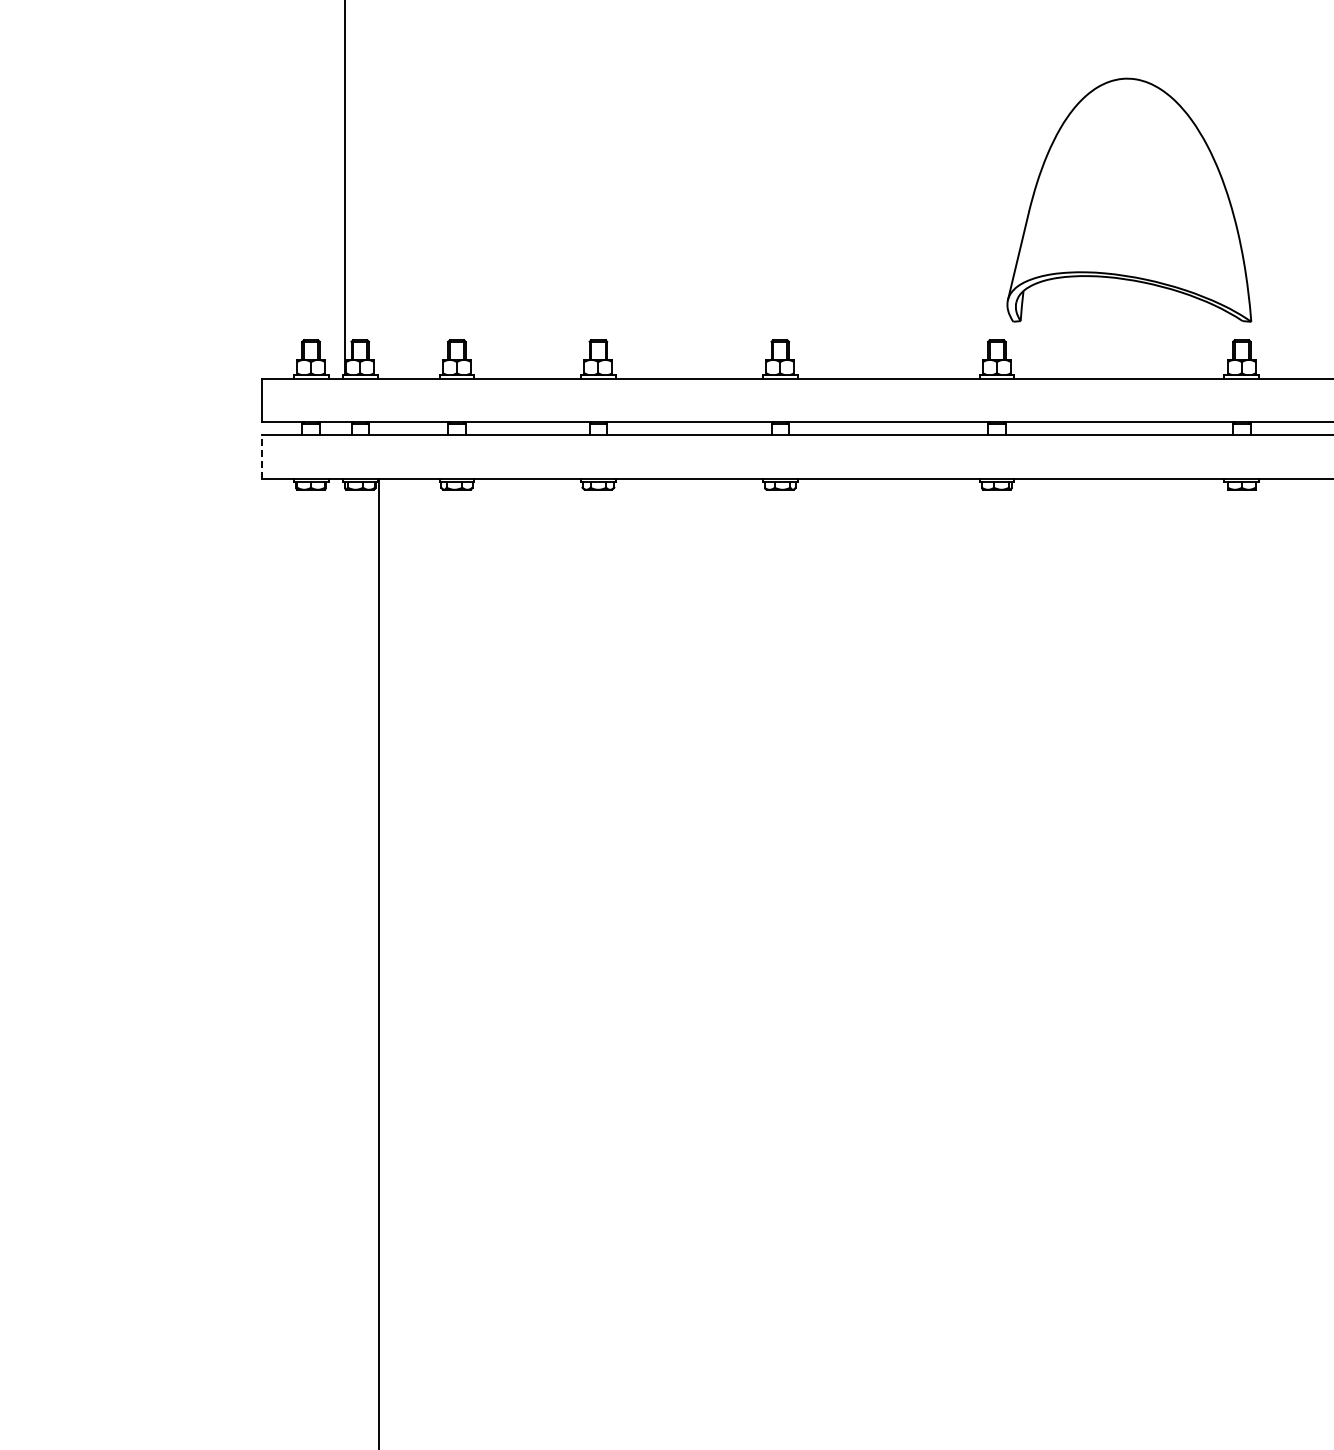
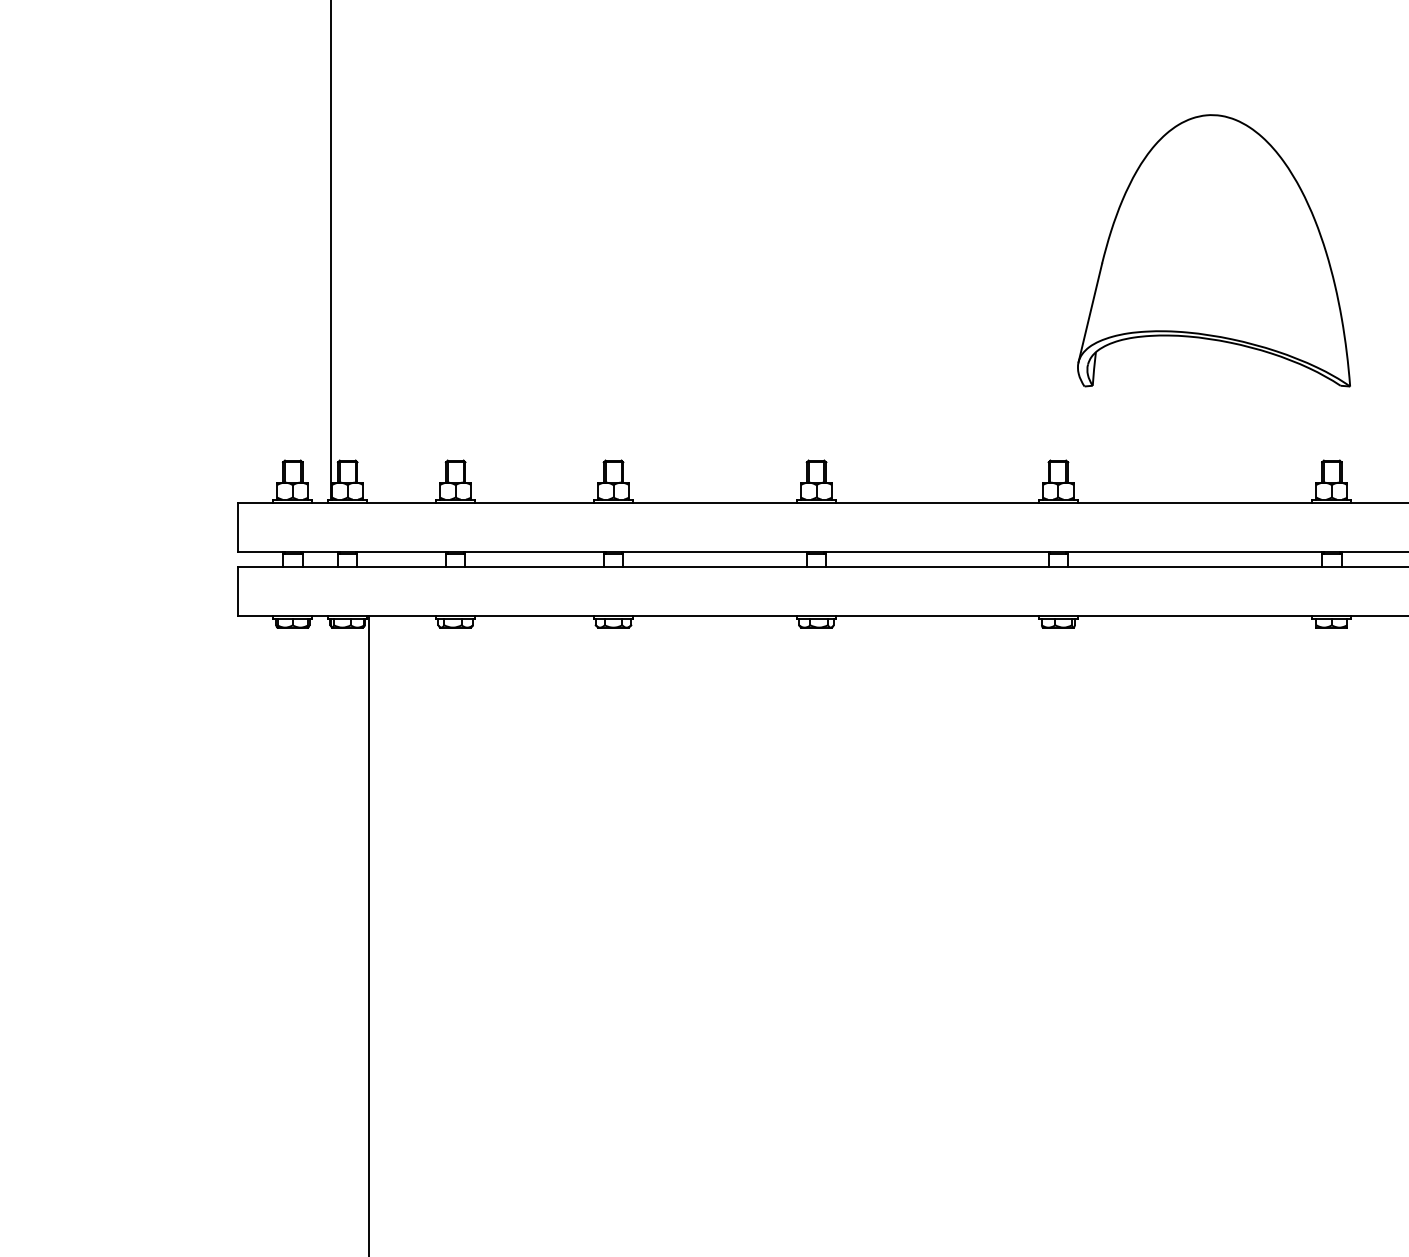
part: (1129, 199) -> (1214, 249), moved
line: (262, 457) -> (238, 591), dashed -> solid

